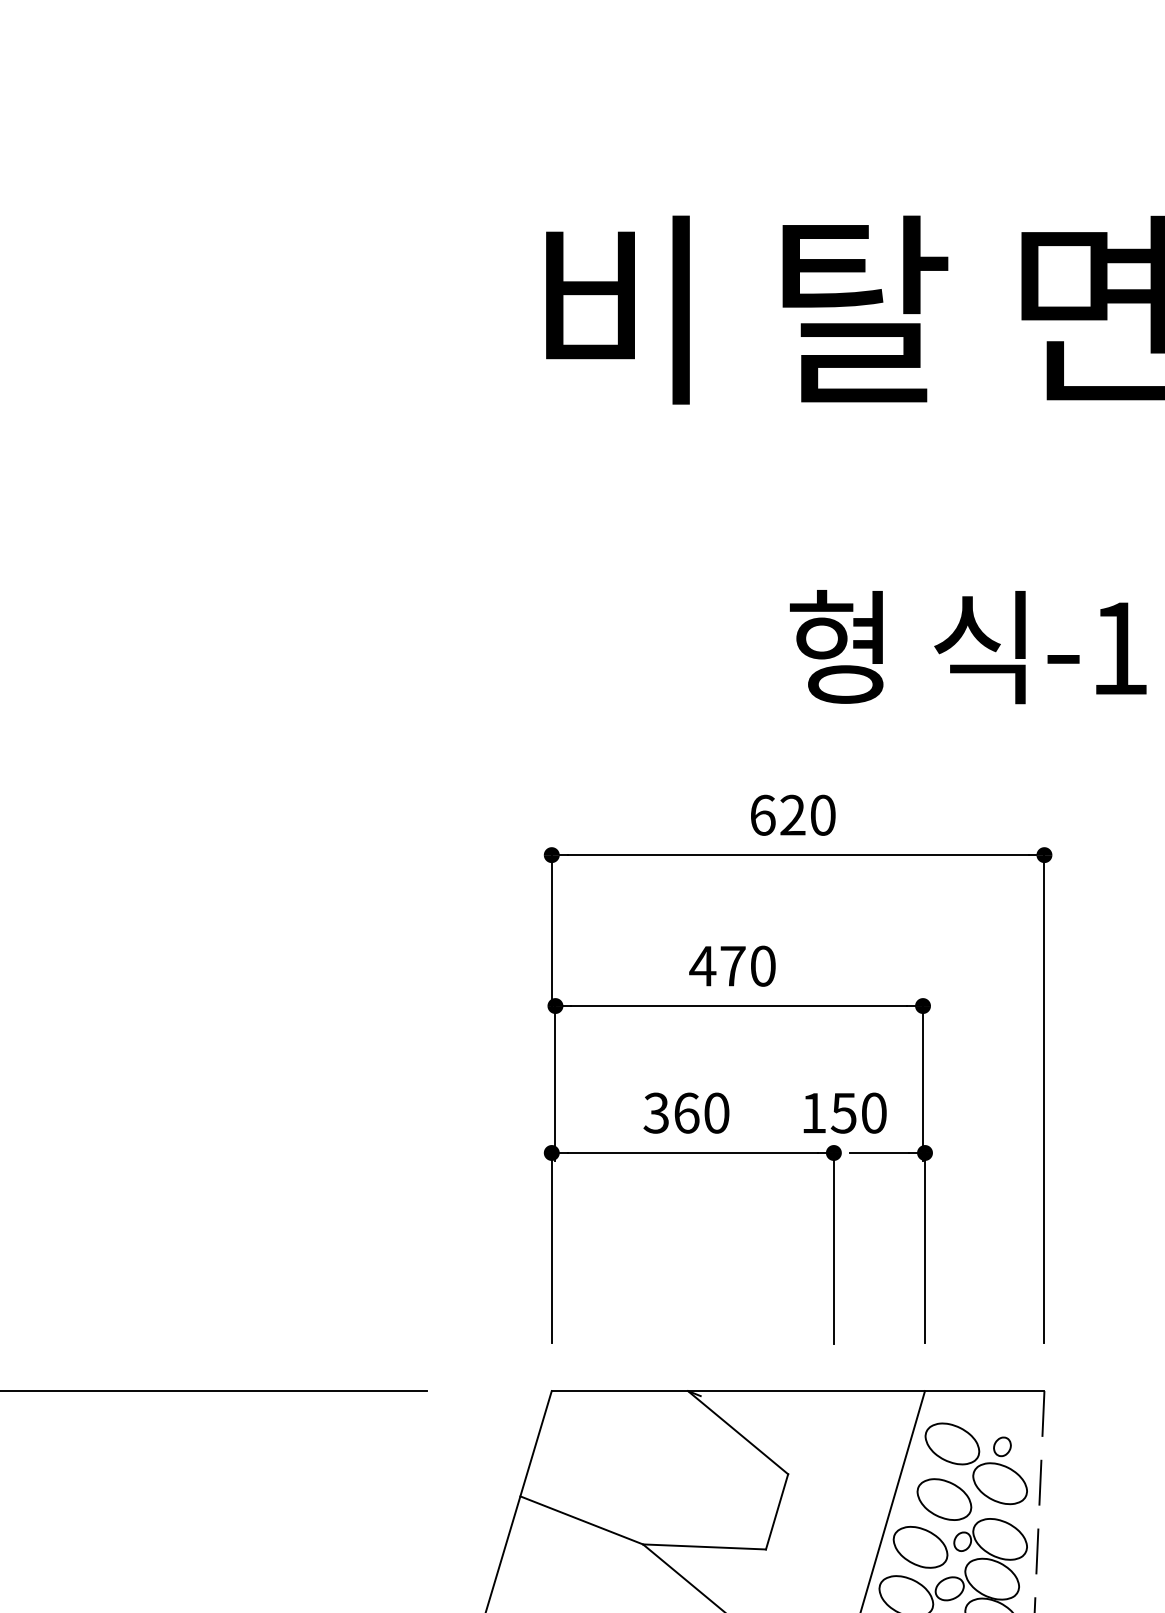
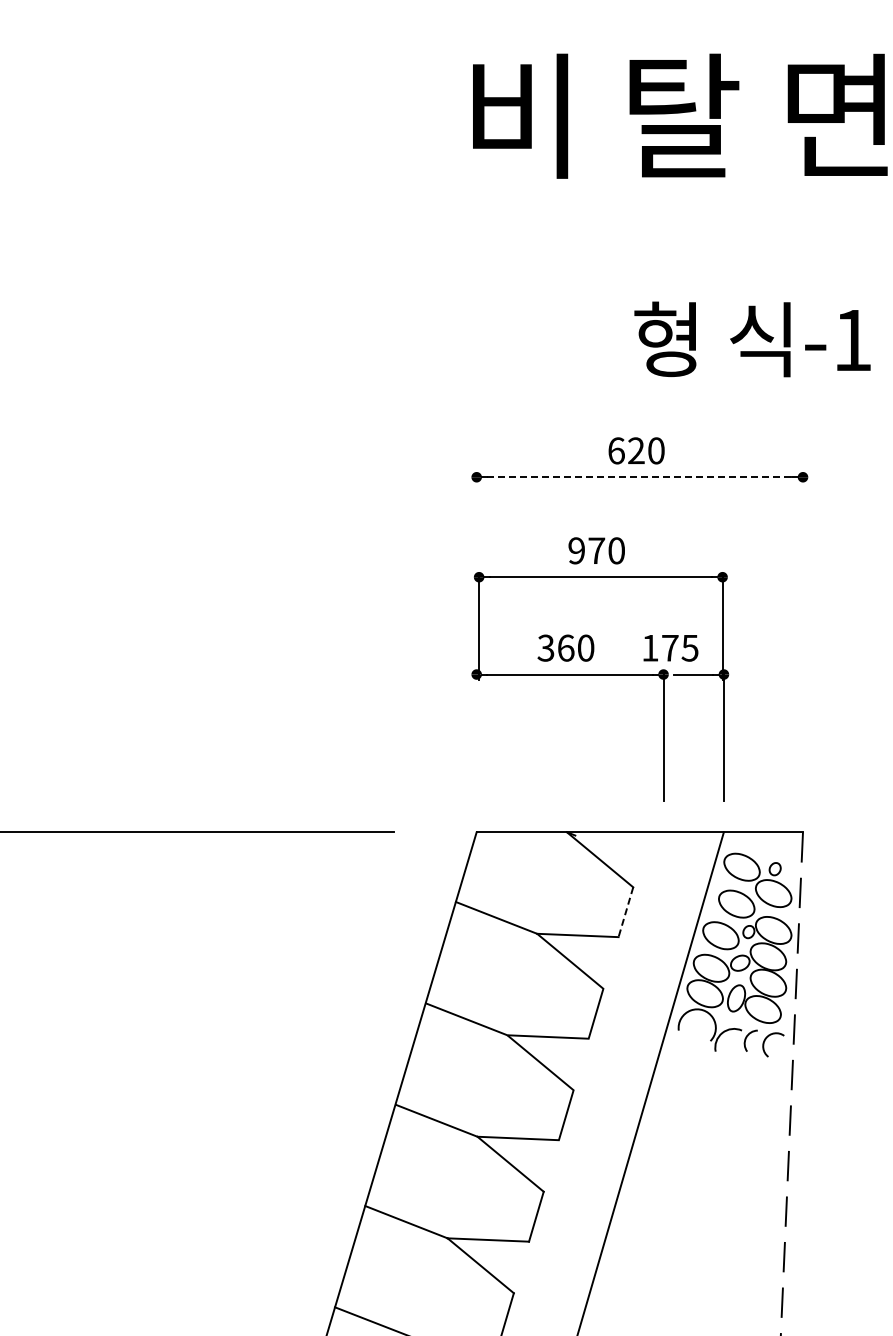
line: (797, 855) -> (639, 477), solid -> dashed
line: (551, 930) -> (476, 527), removed
text: (702, 965) -> (576, 550), 470 -> 970
line: (1045, 1097) -> (803, 637), removed
text: (857, 1112) -> (679, 647), 150 -> 175
line: (551, 1246) -> (476, 736), removed
line: (776, 1512) -> (625, 912), solid -> dashed

